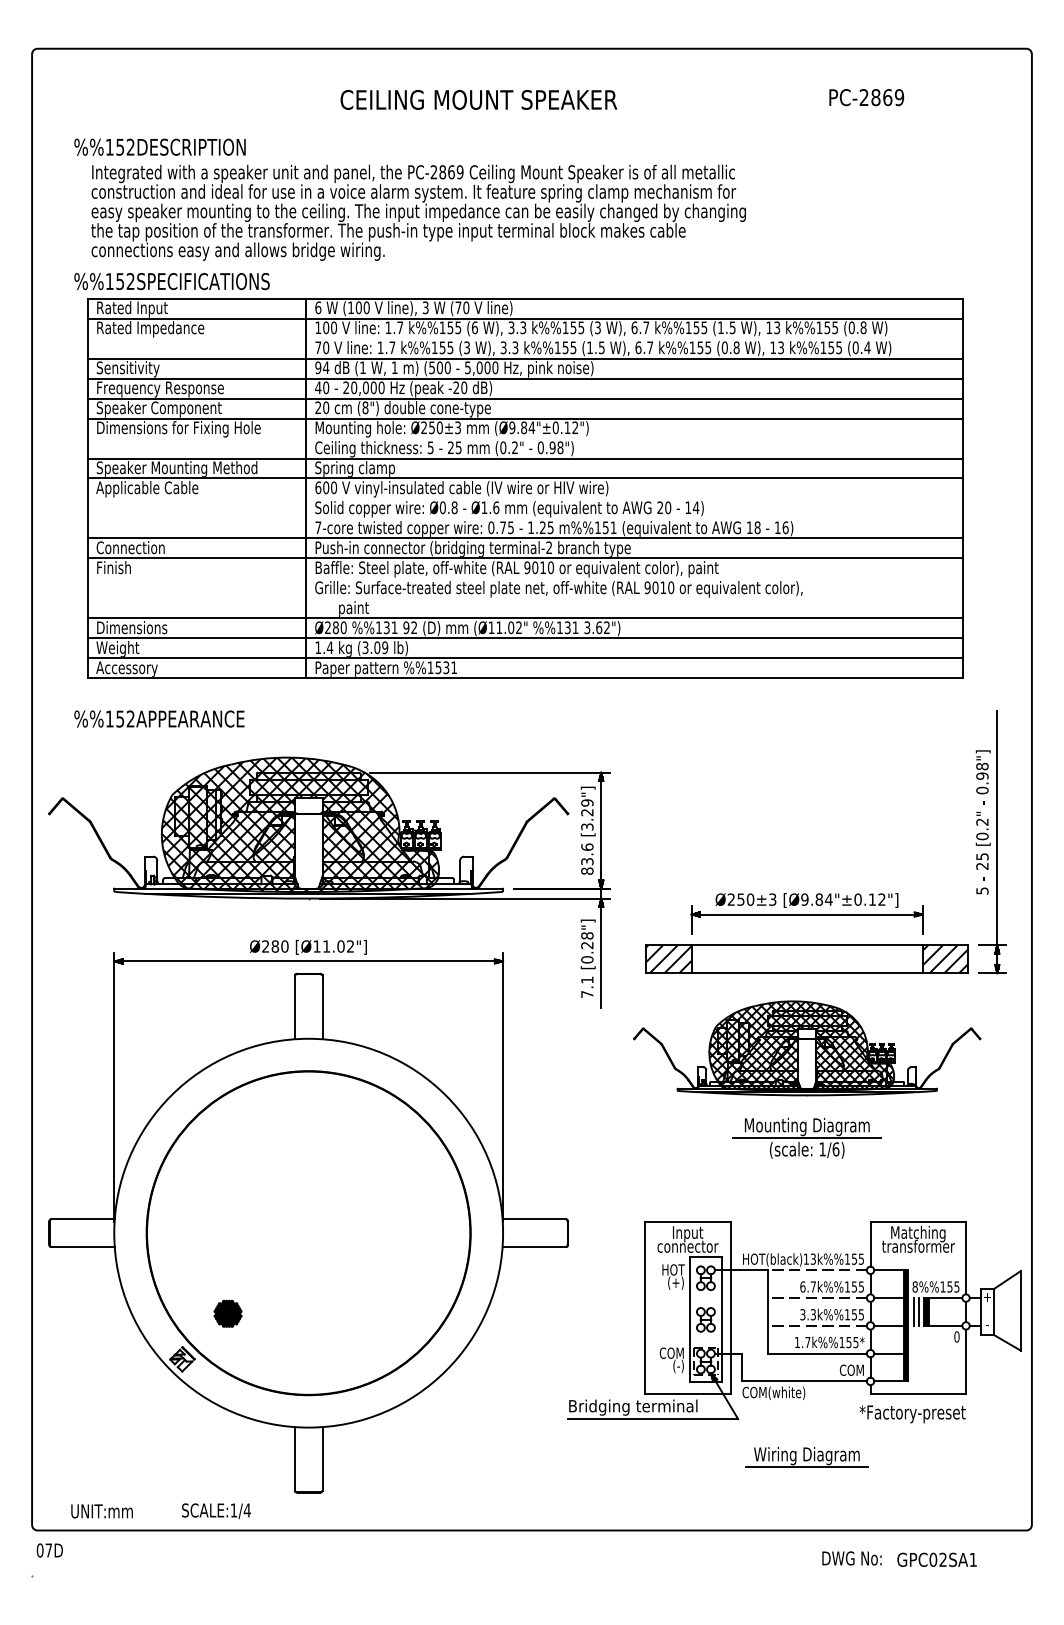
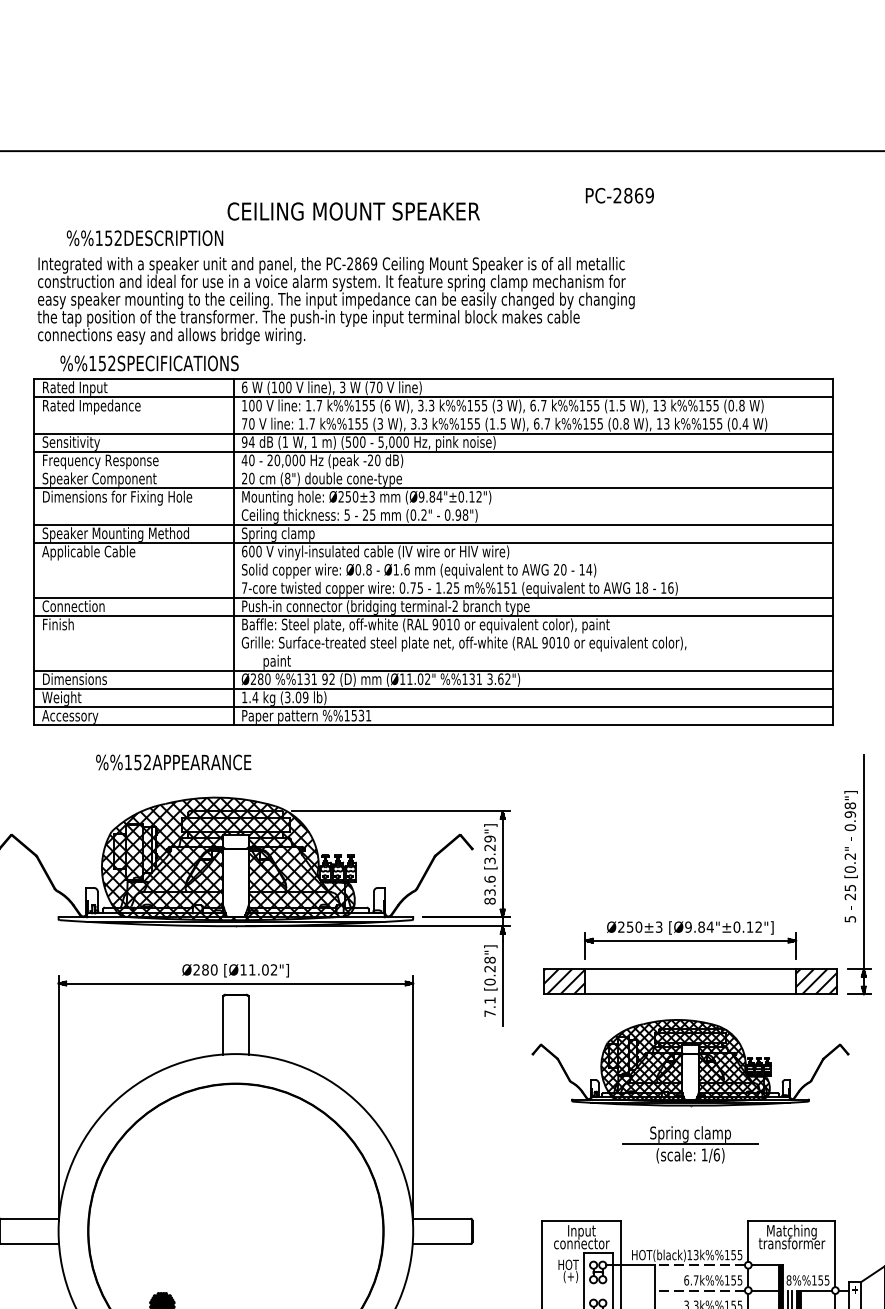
text: (866, 97) -> (619, 195), moved
text: (478, 99) -> (353, 211), moved
text: (159, 146) -> (144, 237), moved
text: (171, 281) -> (149, 363), moved
line: (525, 398) -> (433, 470), removed
text: (159, 718) -> (173, 761), moved
text: (806, 1126) -> (689, 1134), Mounting Diagram -> Spring clamp

